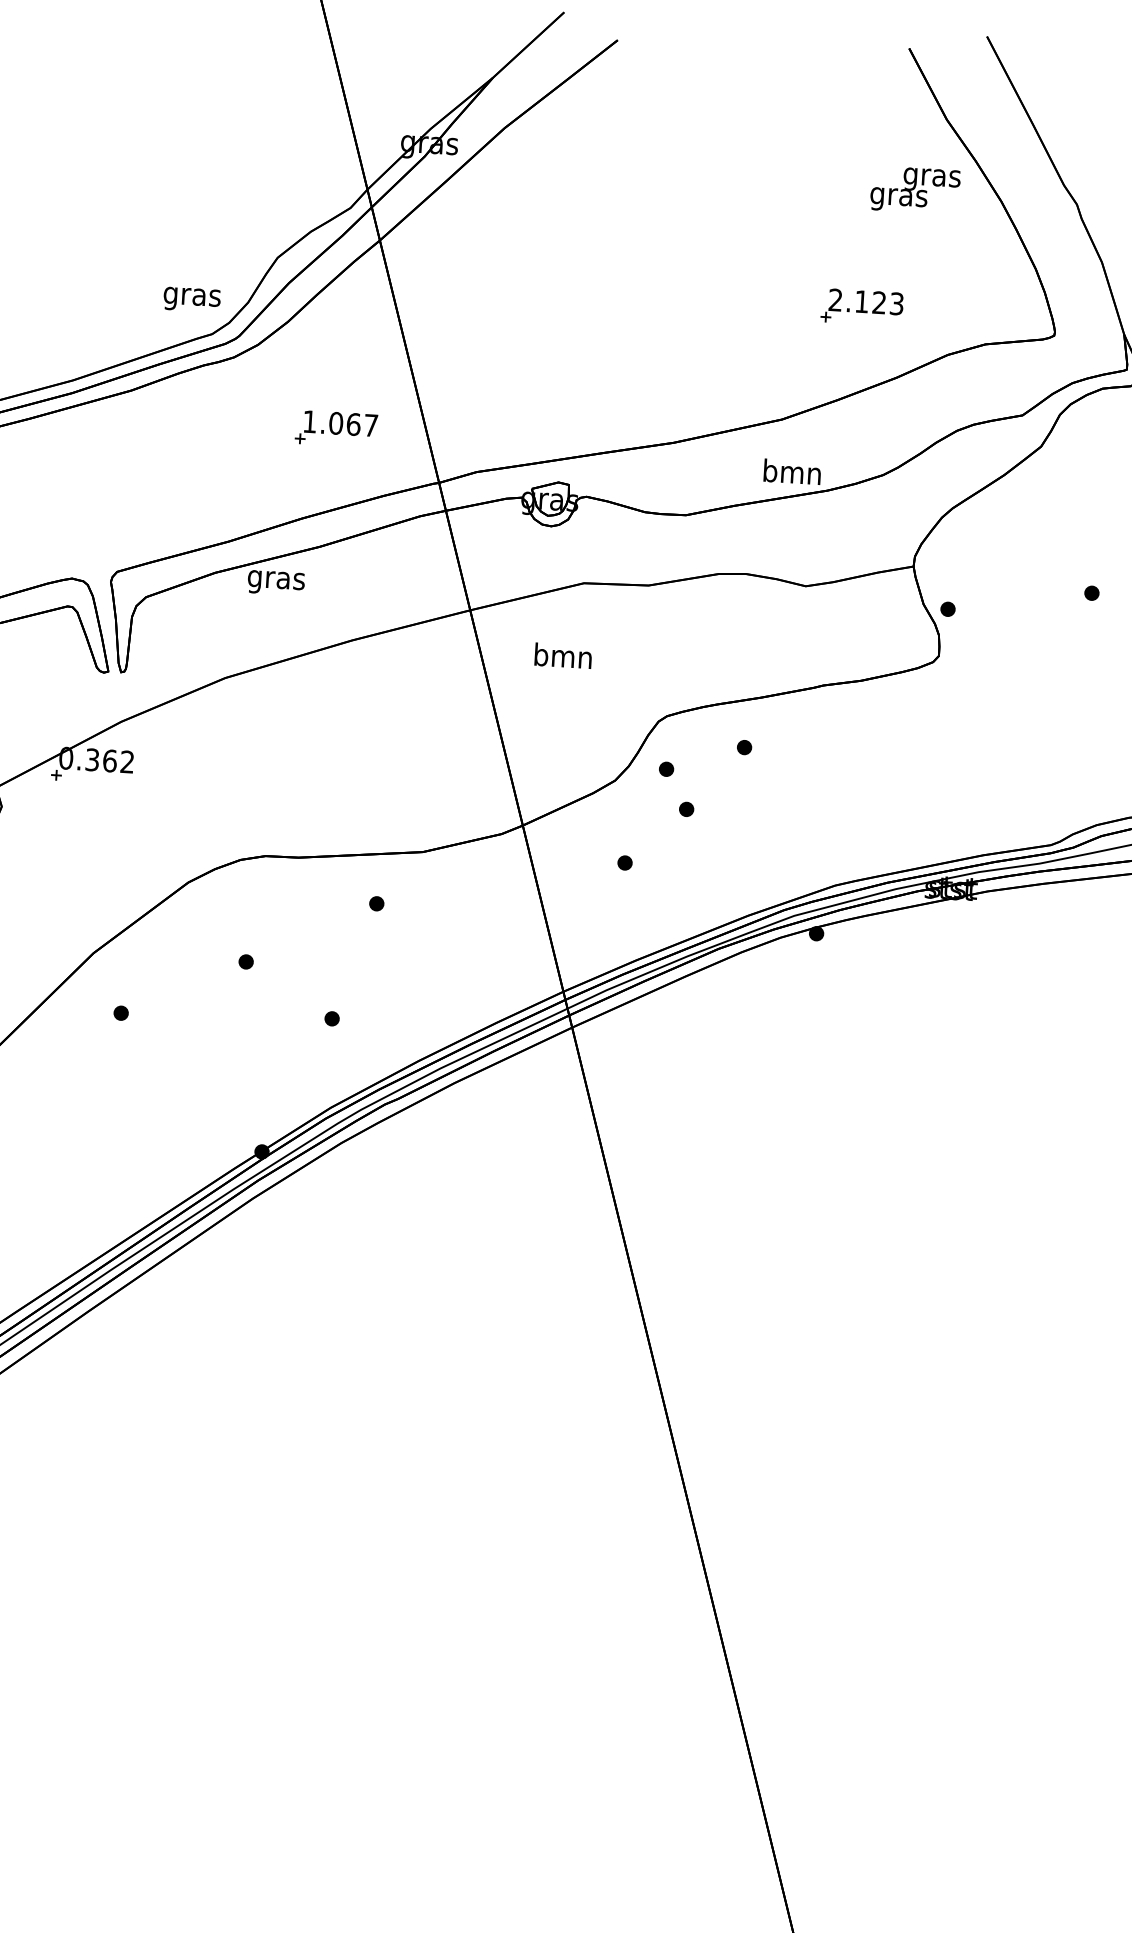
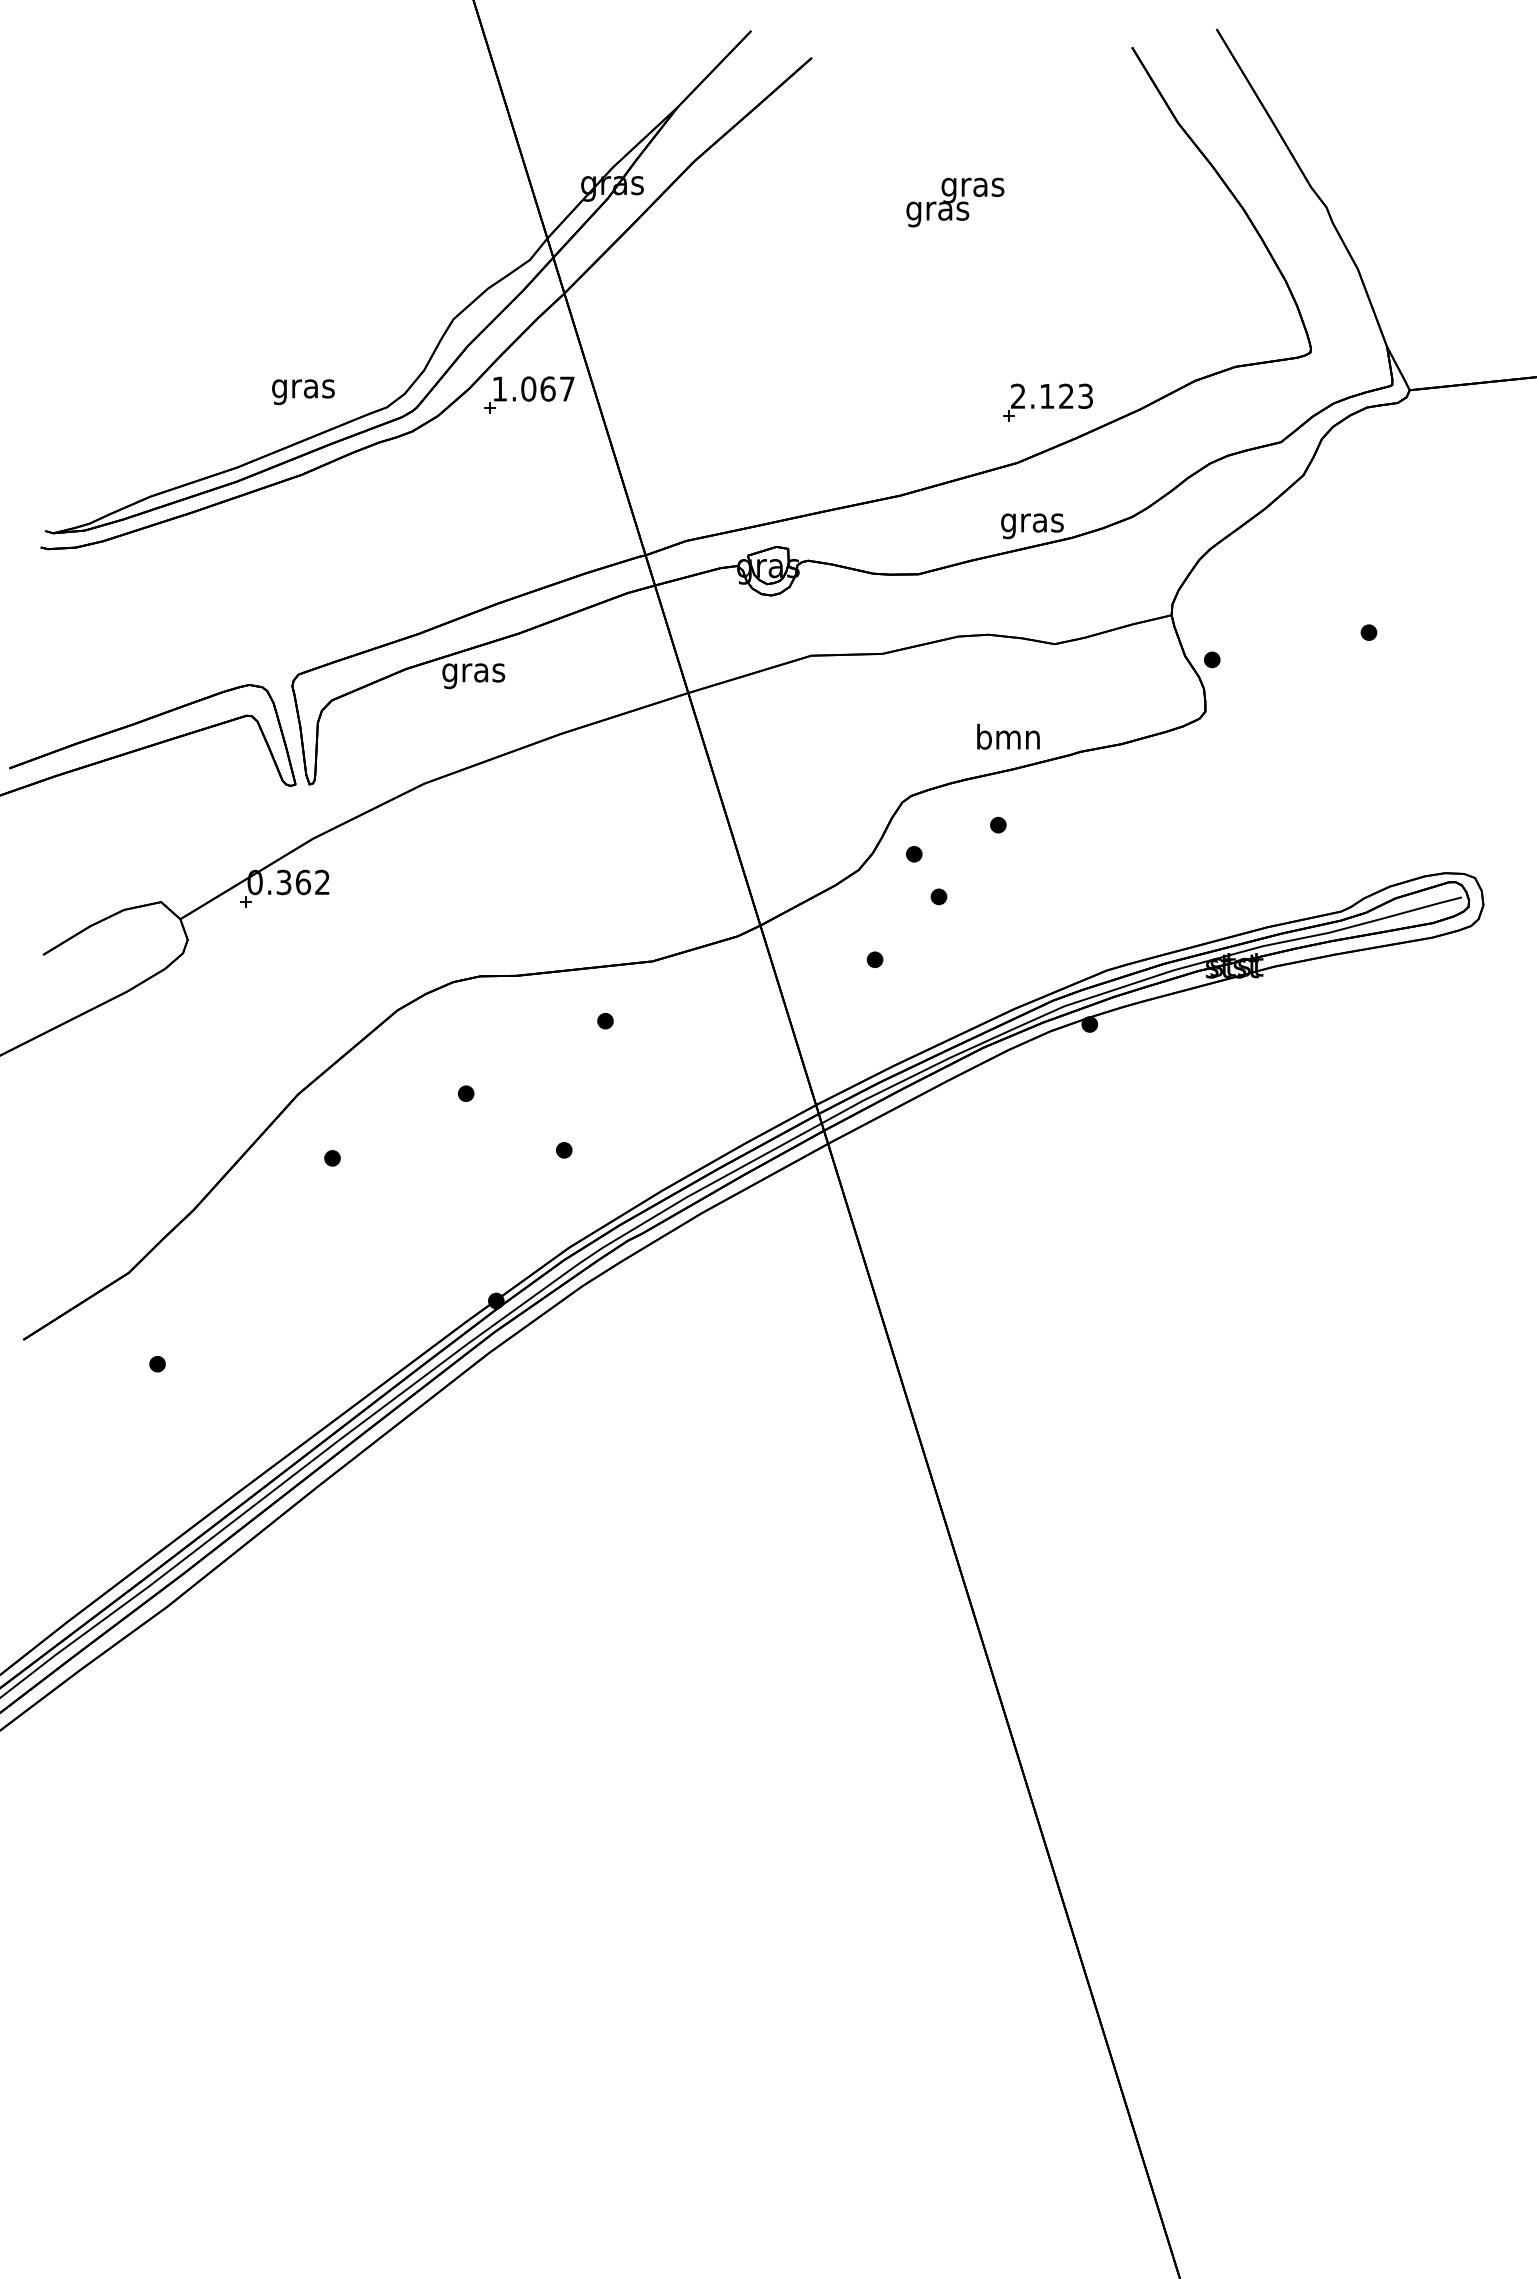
text: (915, 190) -> (955, 202), moved
text: (192, 300) -> (303, 392), moved
part: (861, 307) -> (1047, 402), moved
part: (336, 428) -> (529, 394), moved
text: (792, 474) -> (1032, 522), bmn -> gras
text: (563, 655) -> (1008, 736), moved

